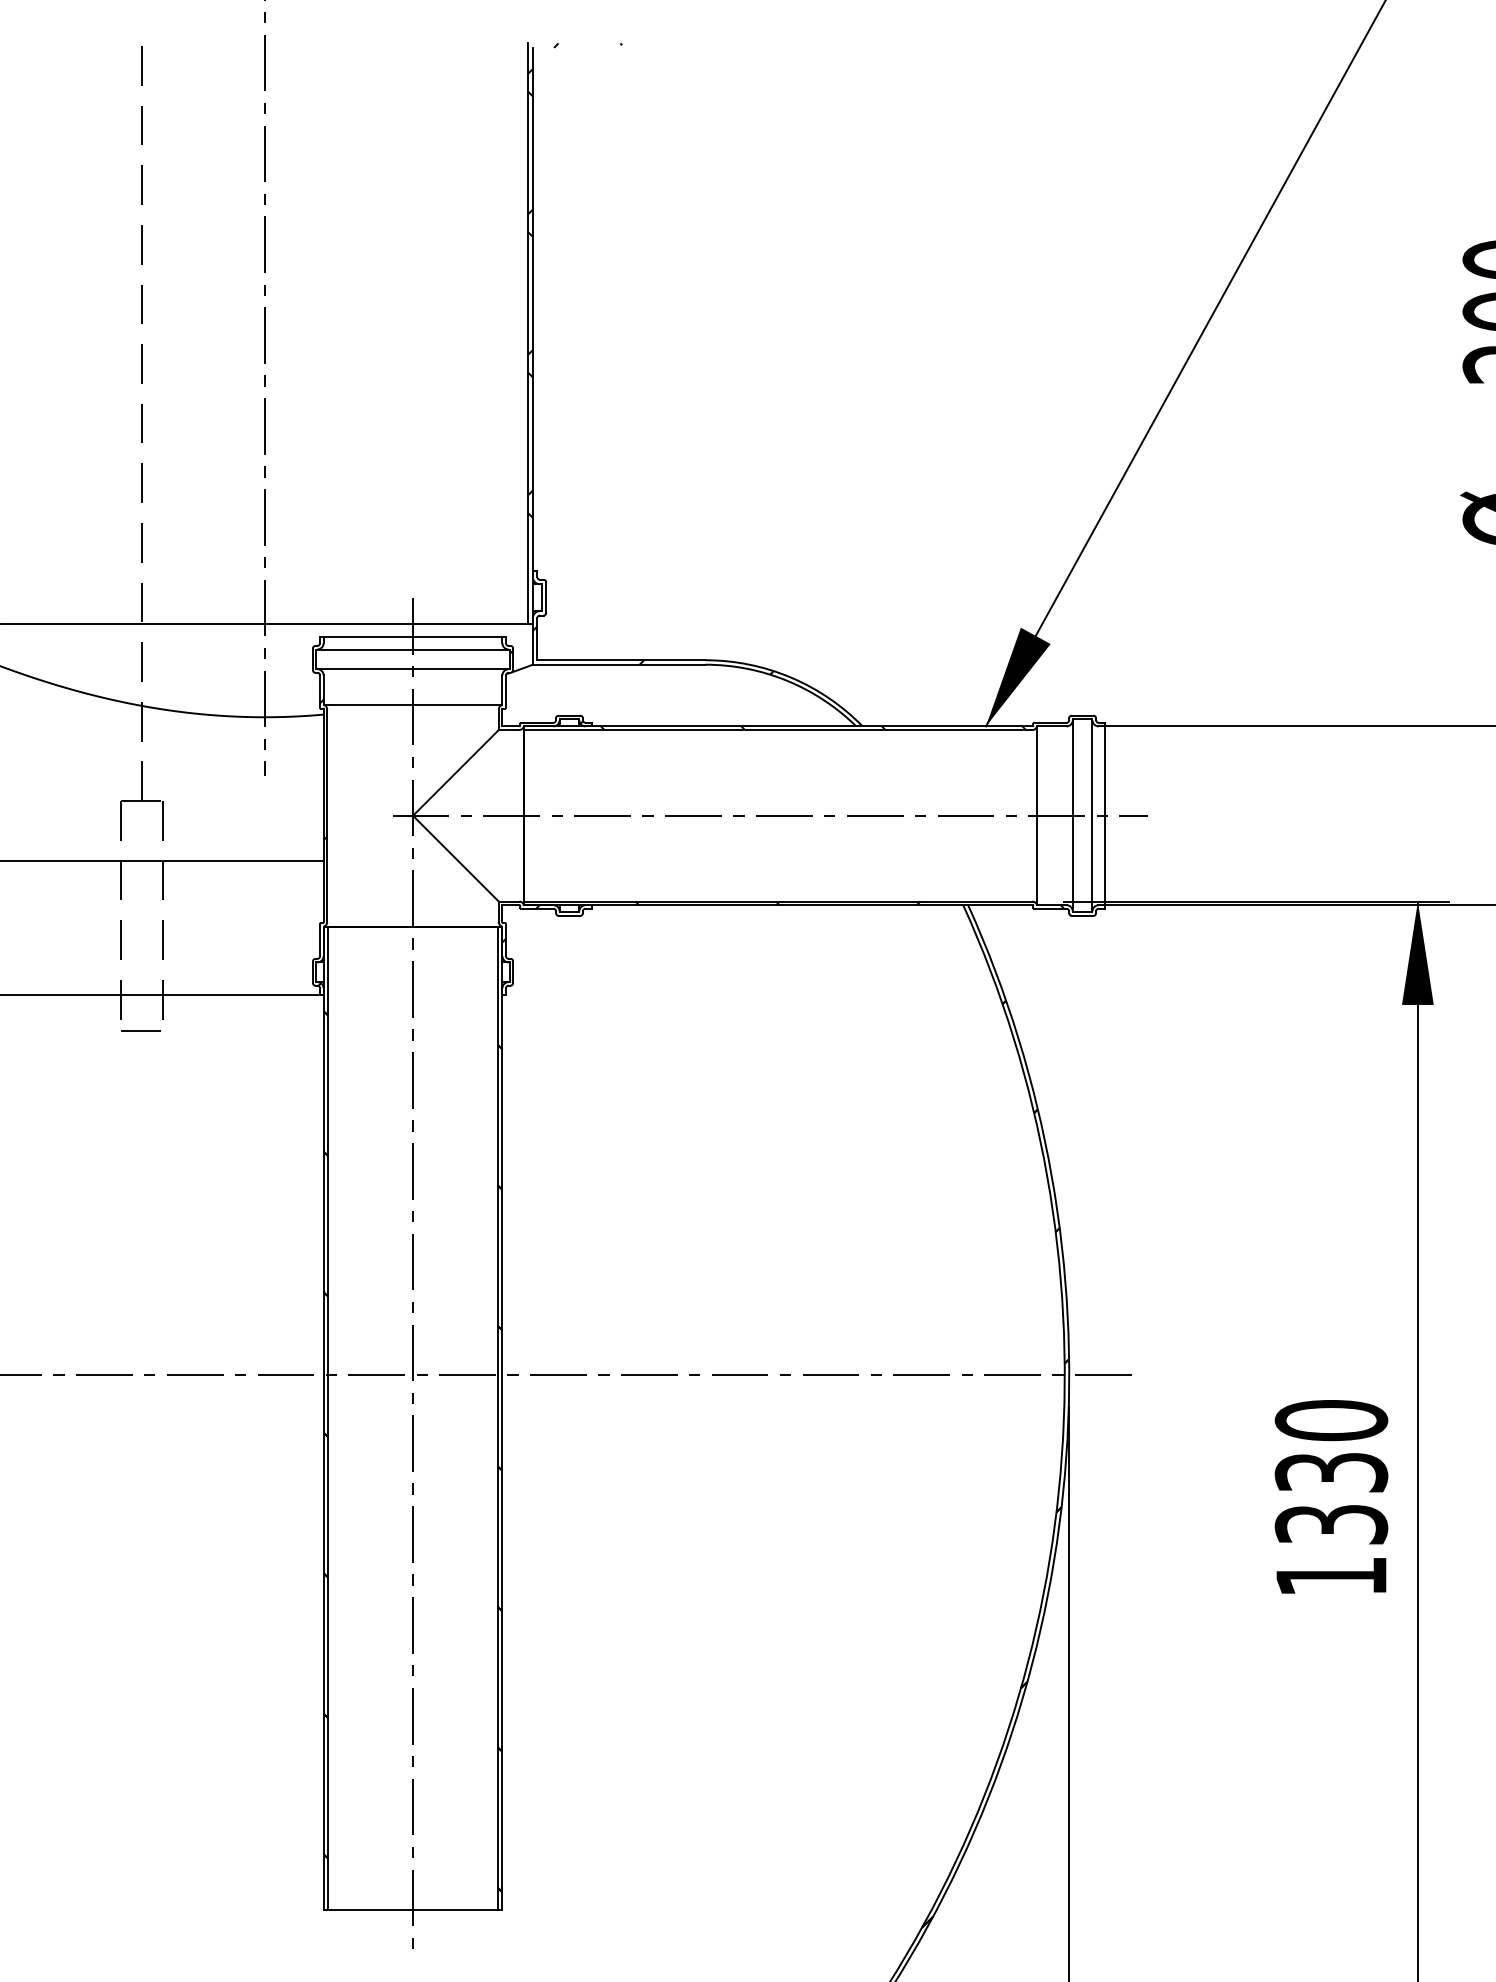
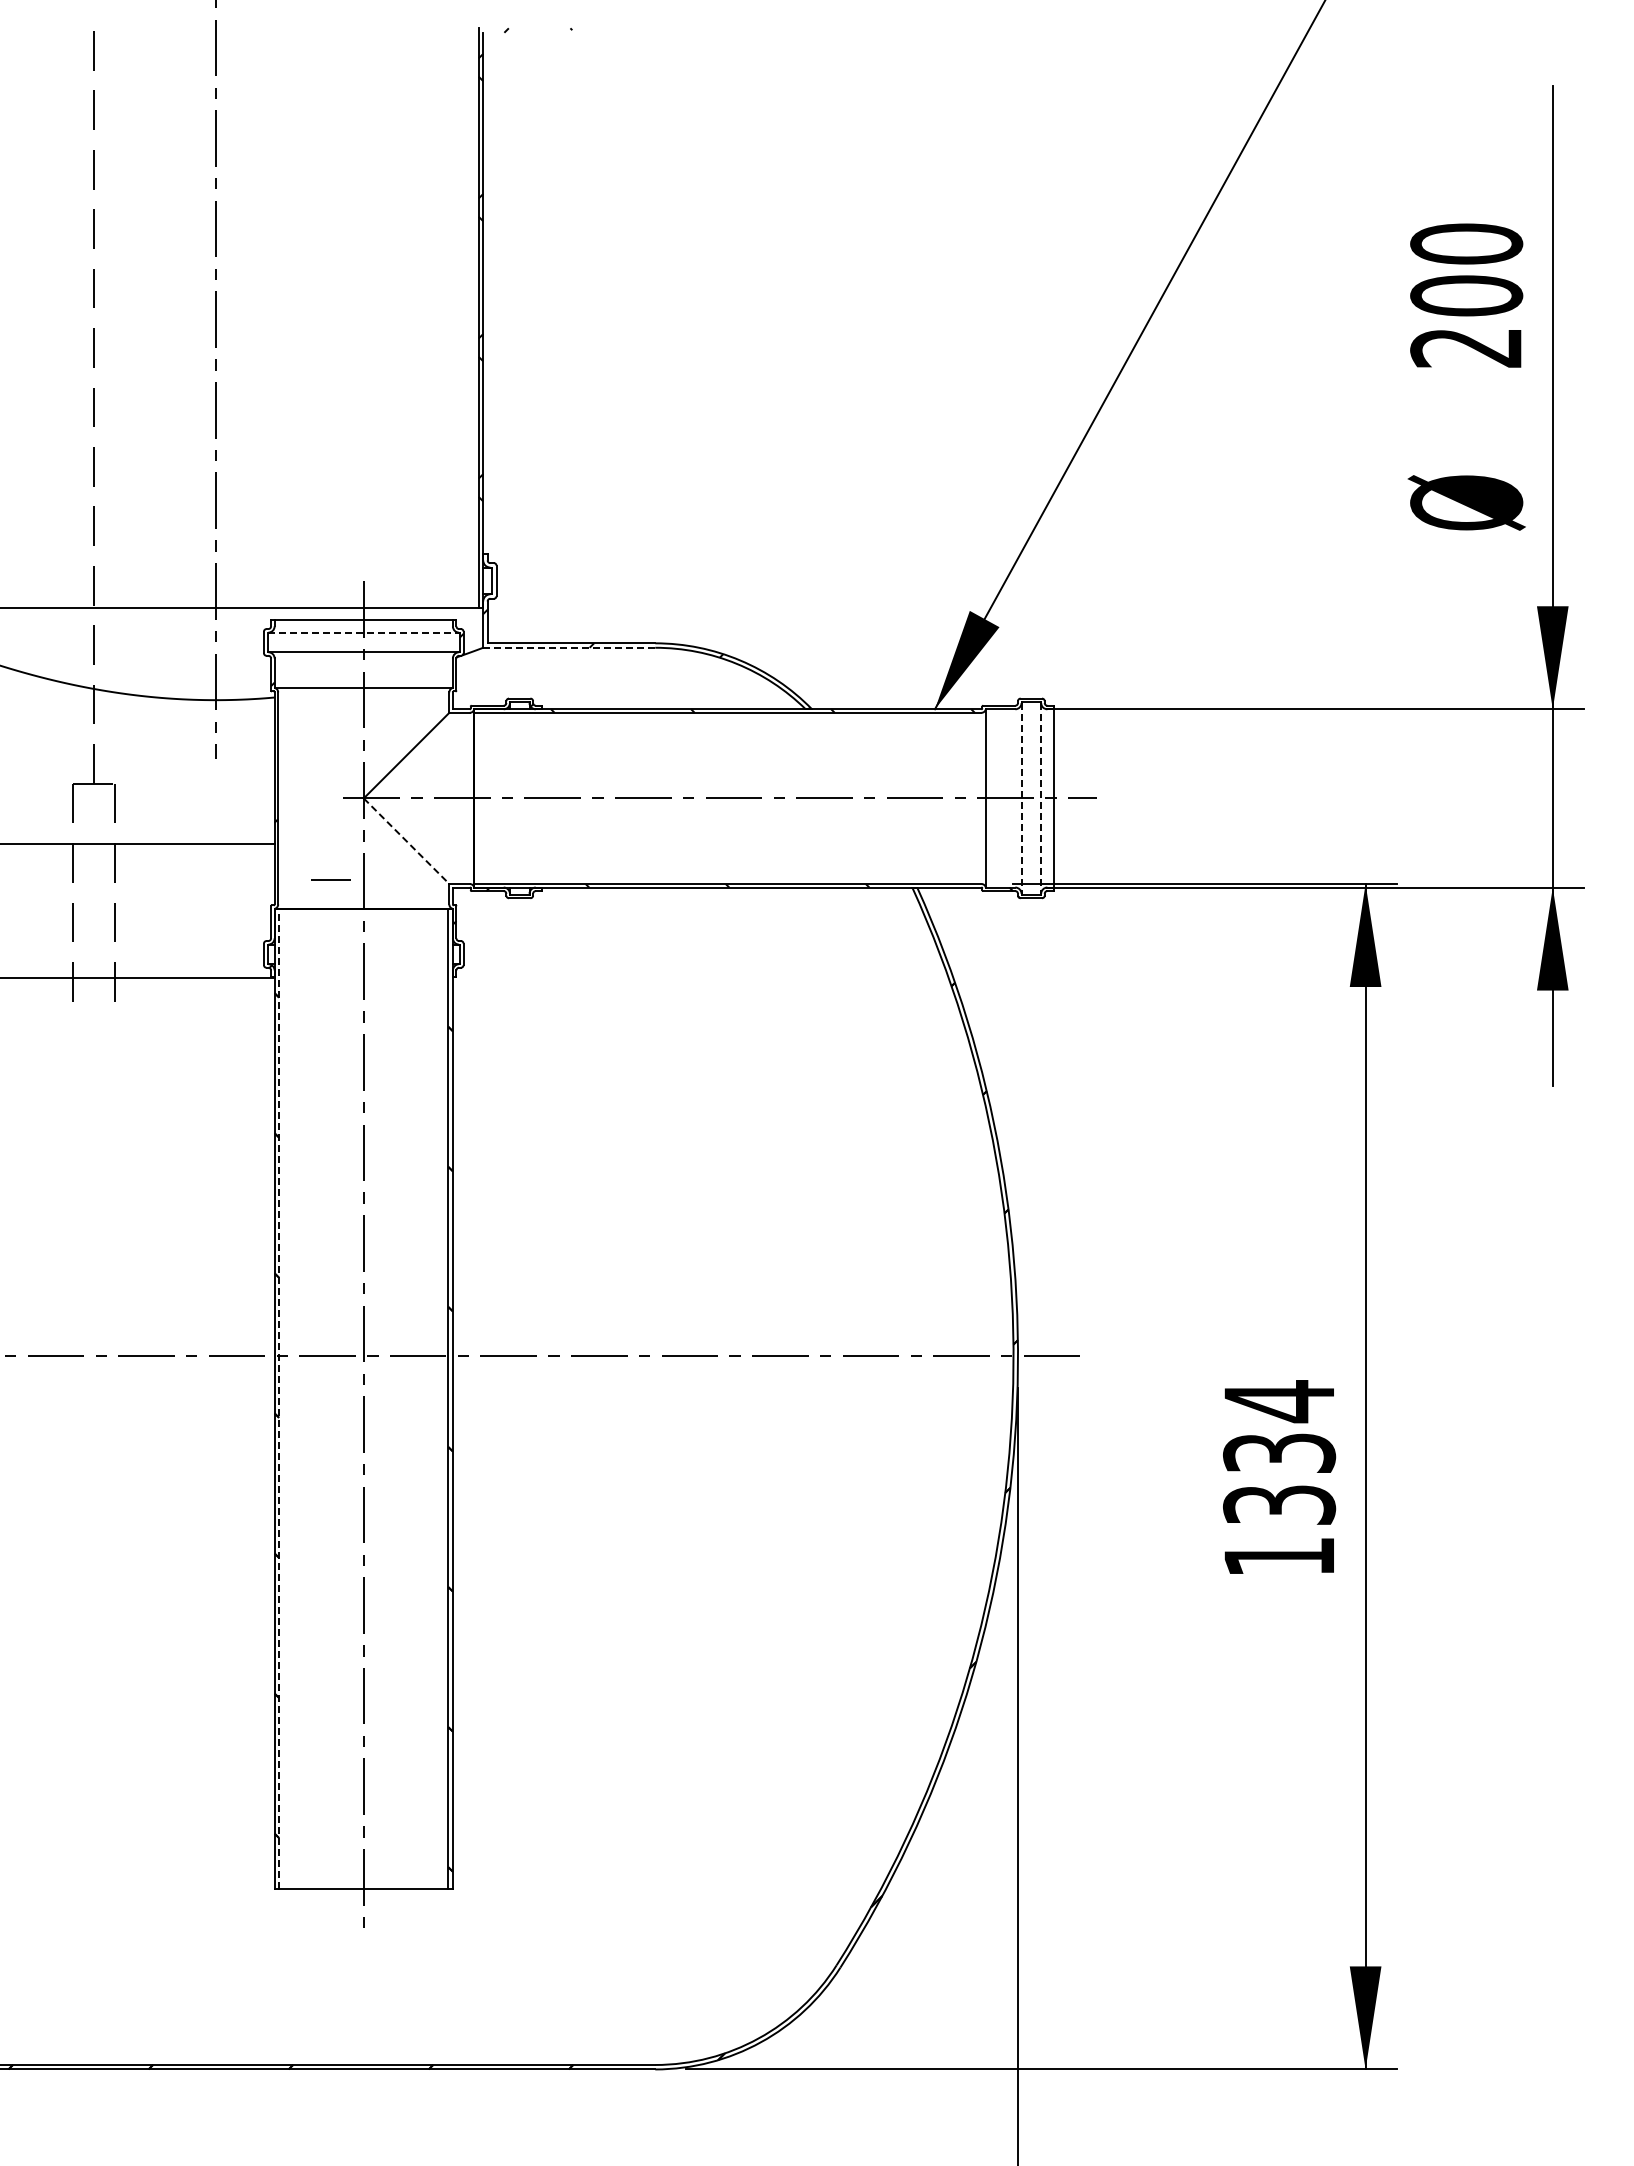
line: (413, 649) -> (364, 632), solid -> dashed
line: (619, 664) -> (569, 647), solid -> dashed
line: (1072, 815) -> (1021, 798), solid -> dashed
line: (1092, 815) -> (1041, 798), solid -> dashed
line: (455, 859) -> (406, 841), solid -> dashed
line: (140, 1030) -> (330, 879), moved
line: (328, 1417) -> (279, 1398), solid -> dashed
text: (1331, 1420) -> (1279, 1401), 1330 -> 1334

